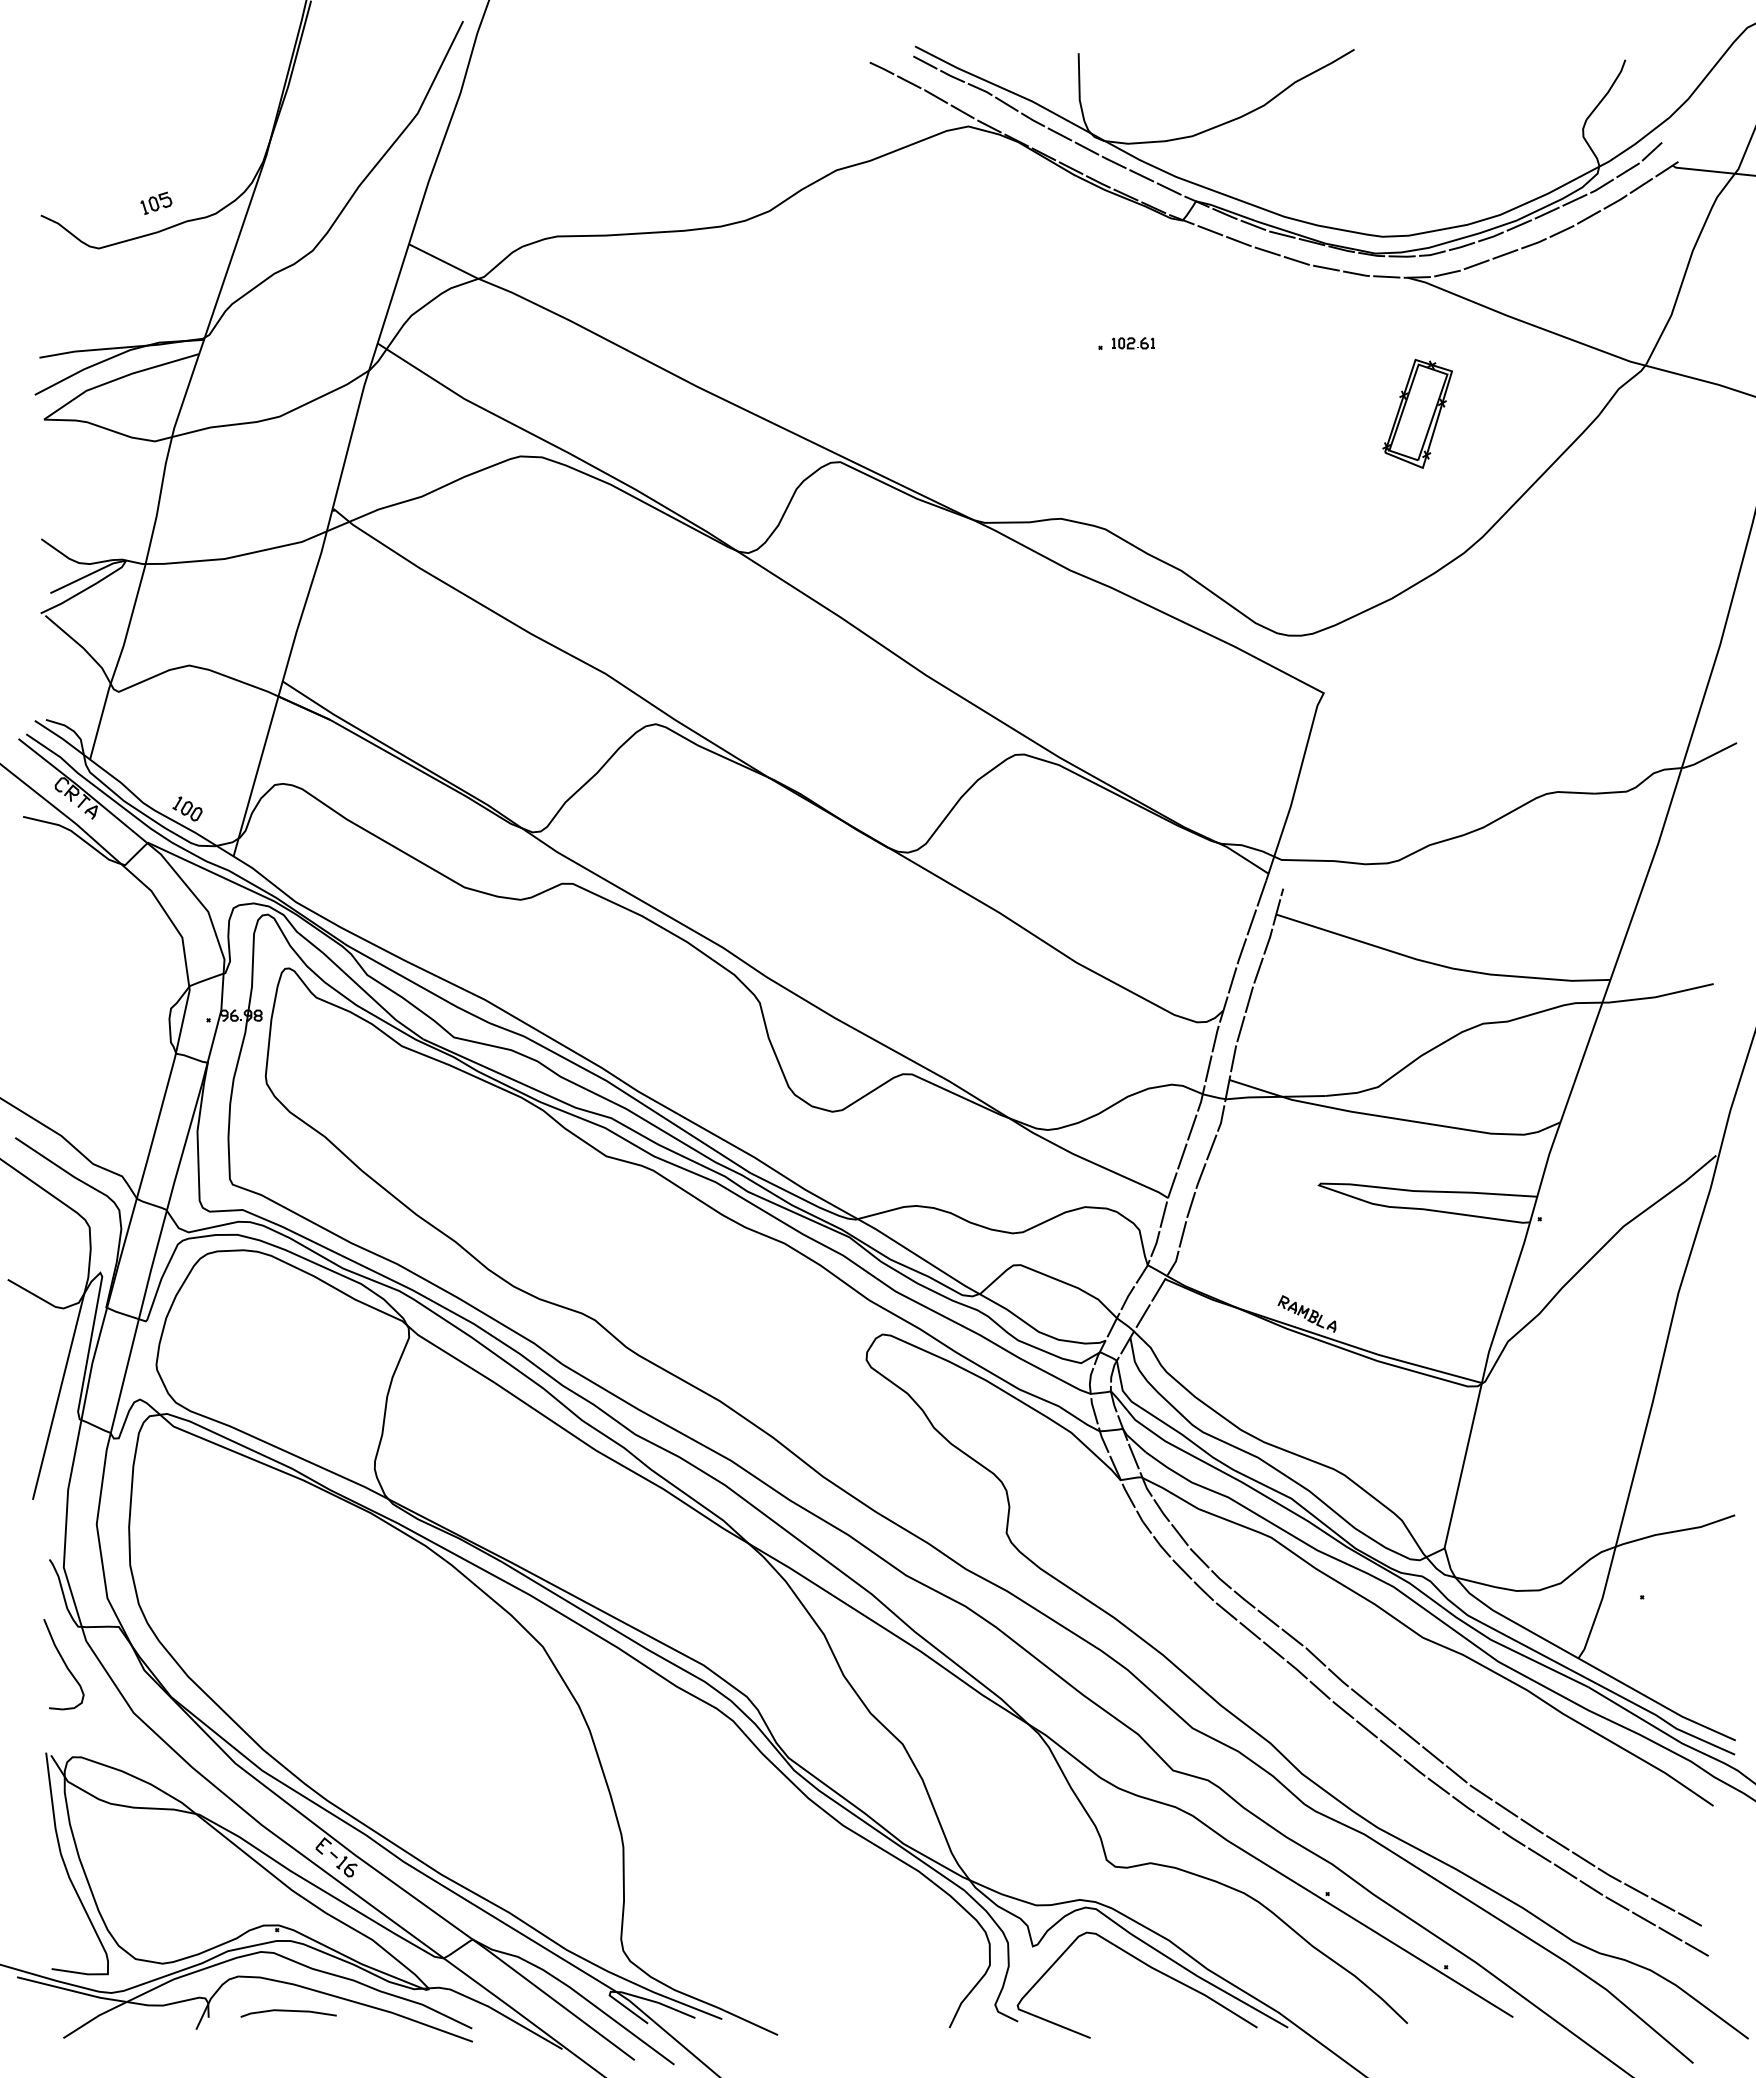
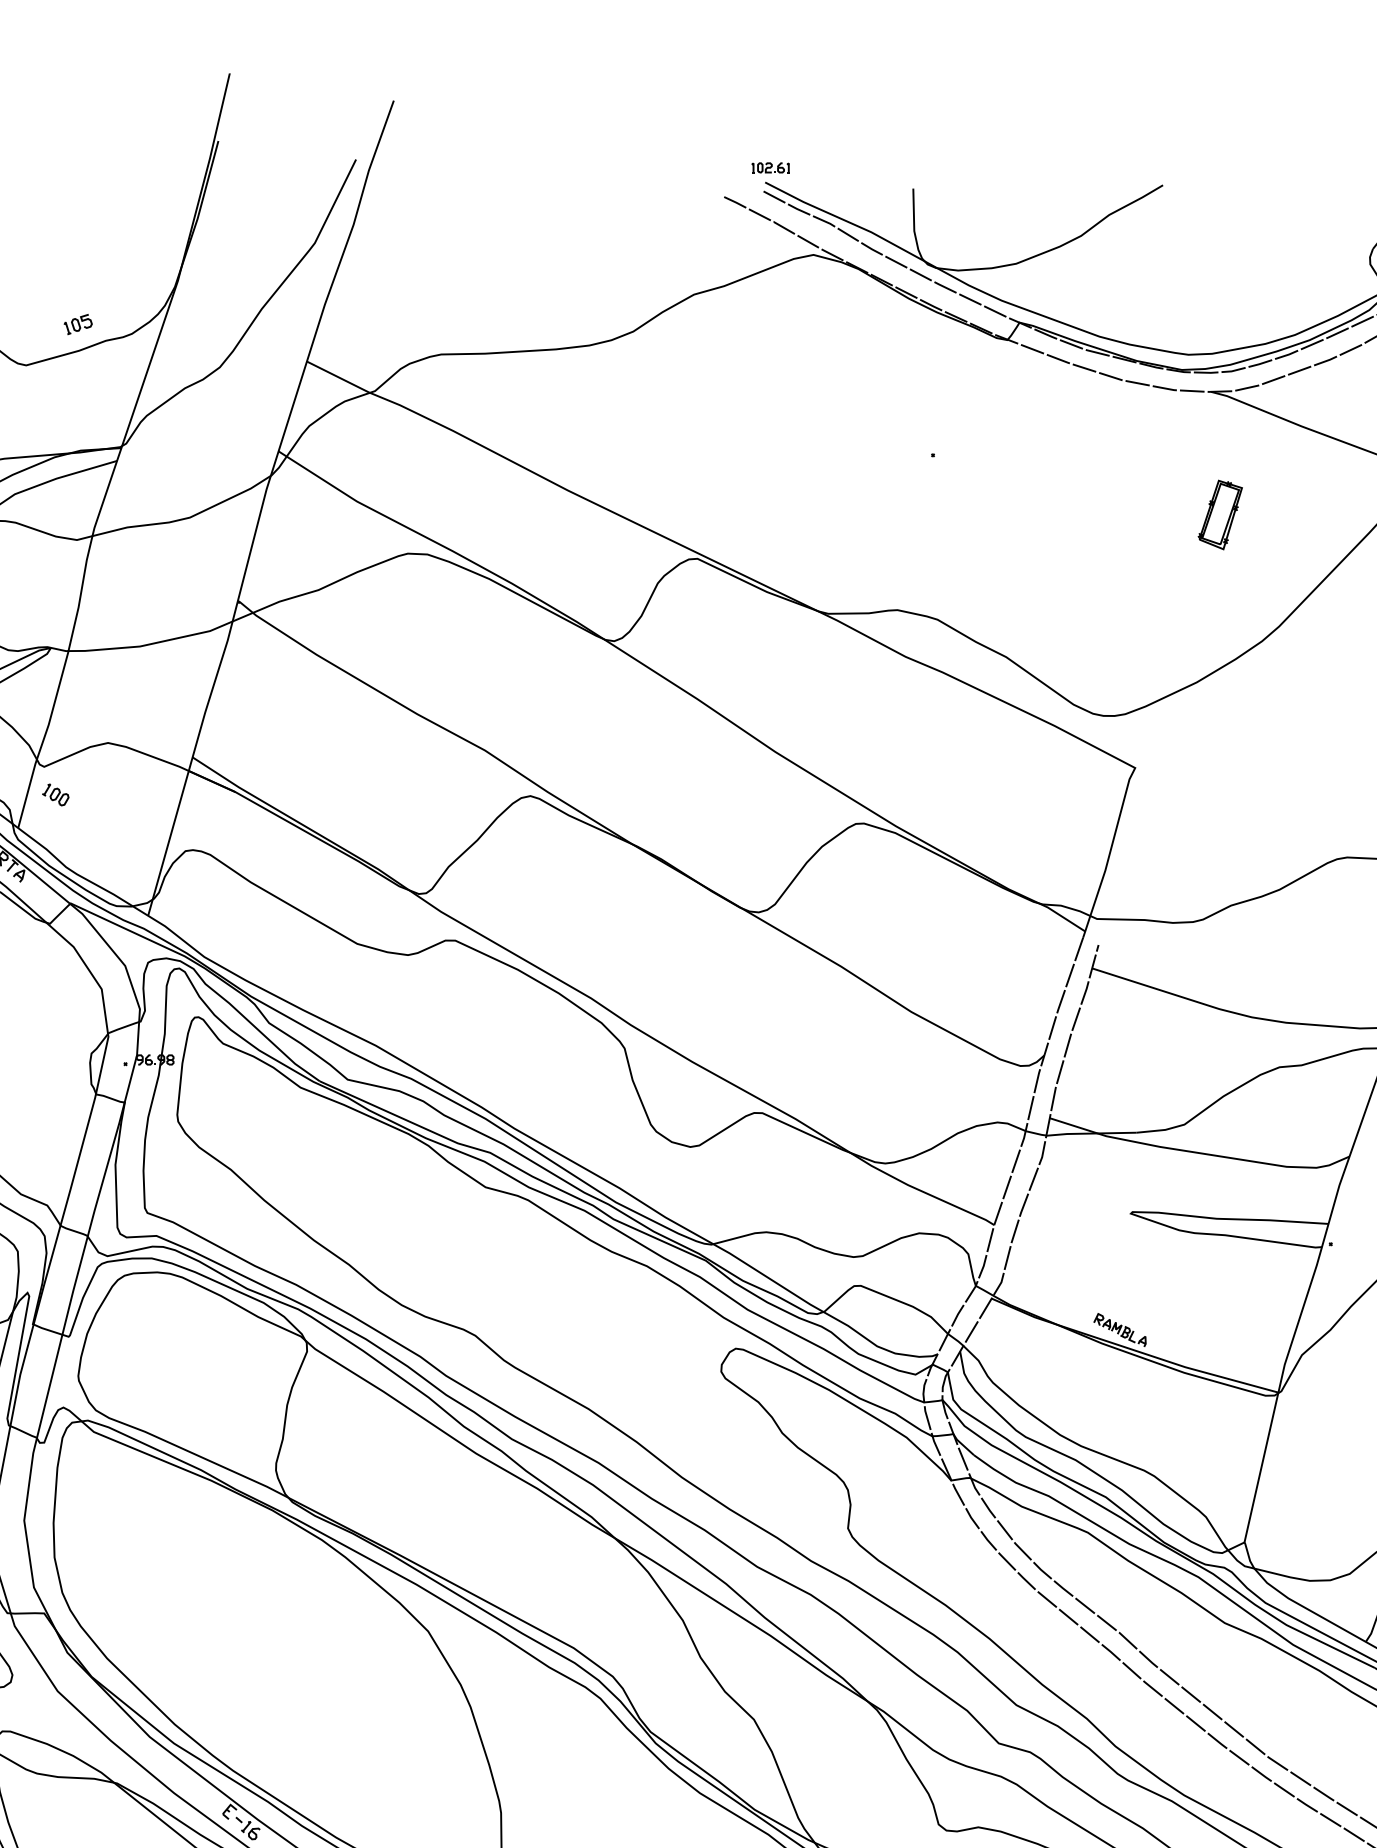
part: (1133, 343) -> (771, 168), moved
part: (1417, 413) -> (1220, 514), size x0.7
part: (187, 808) -> (55, 794), moved

